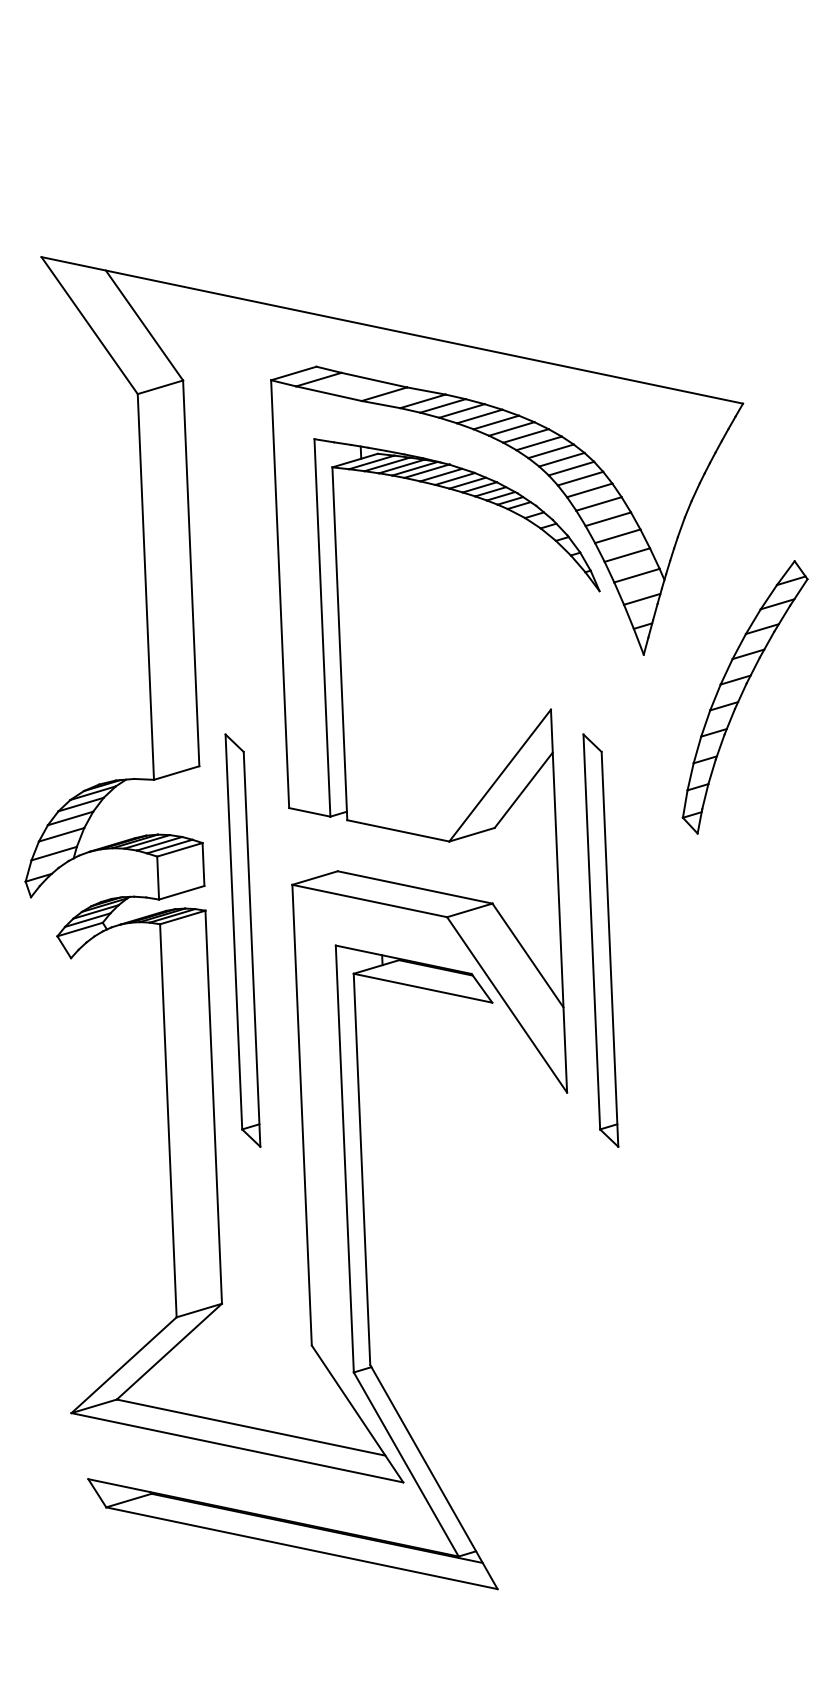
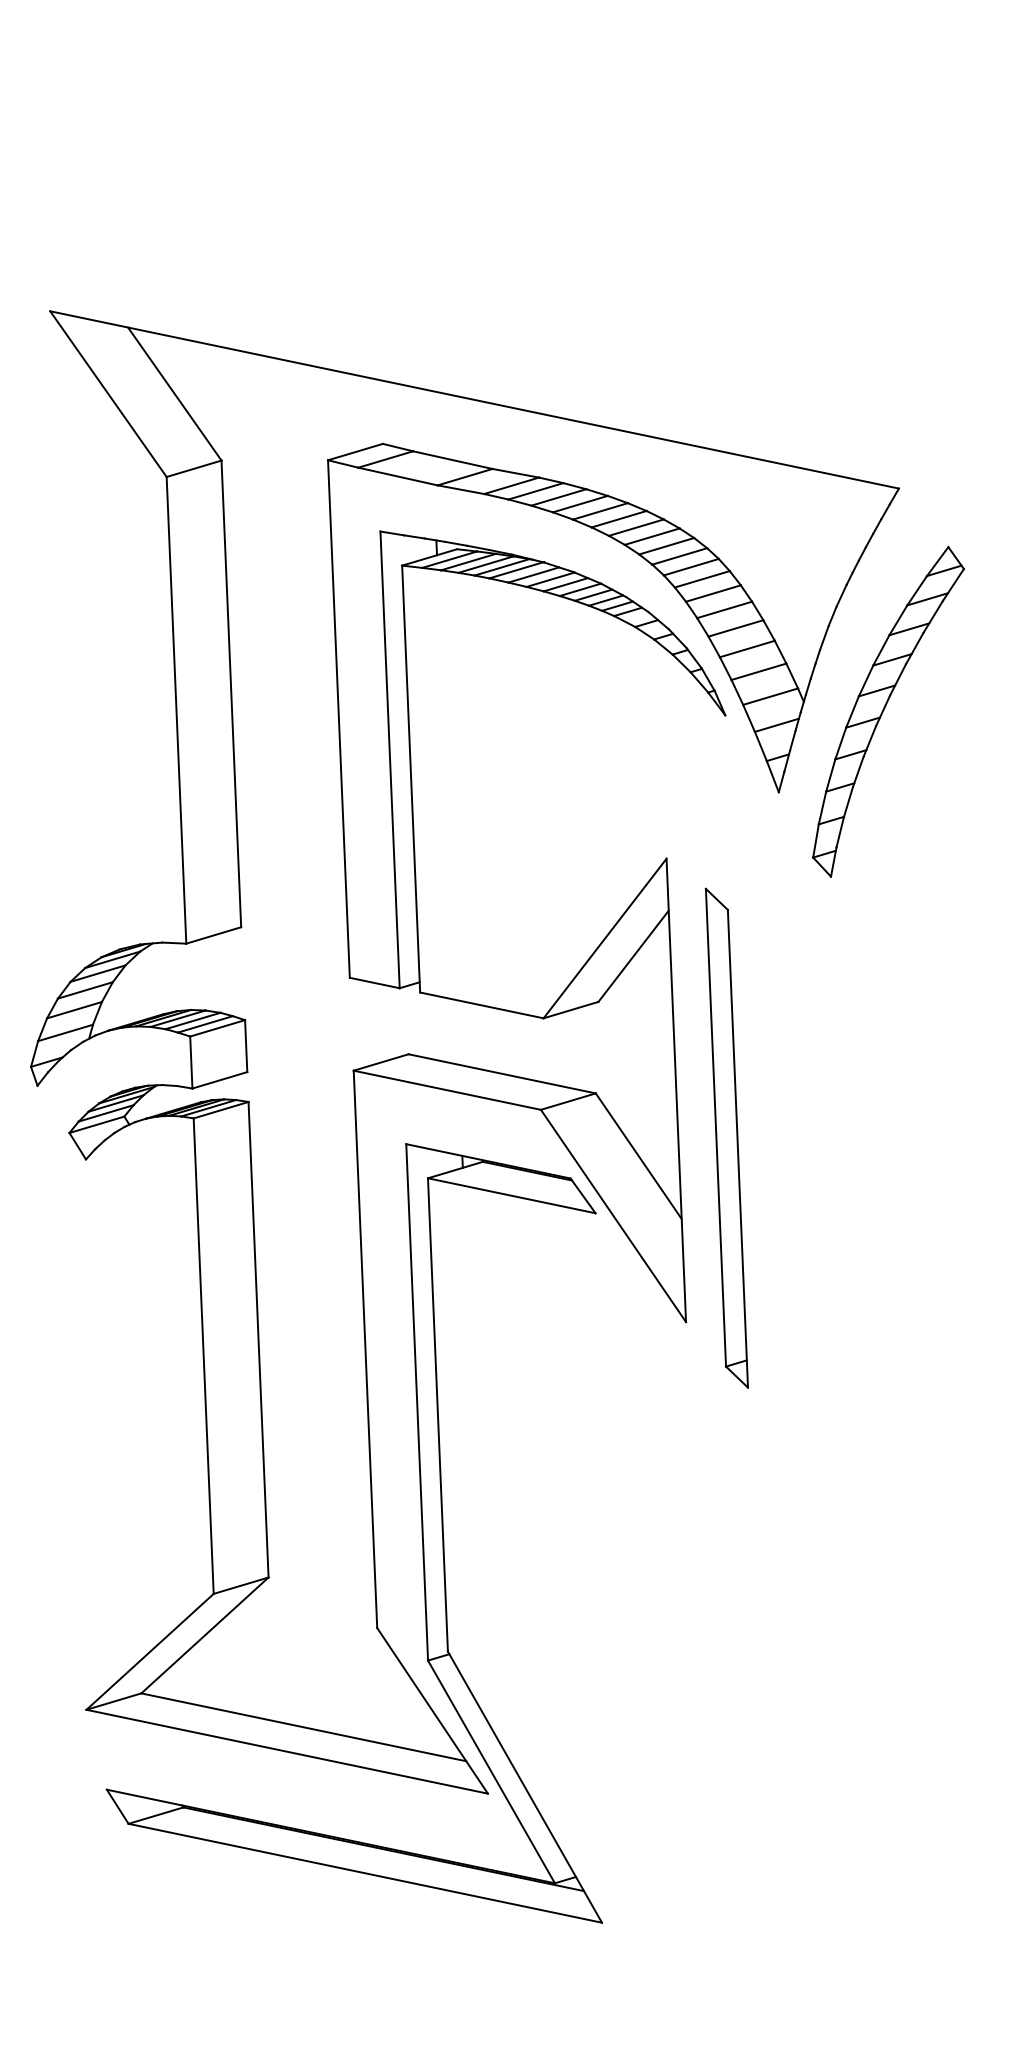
part: (745, 697) -> (888, 711), moved
part: (242, 940) -> (293, 1137), removed

